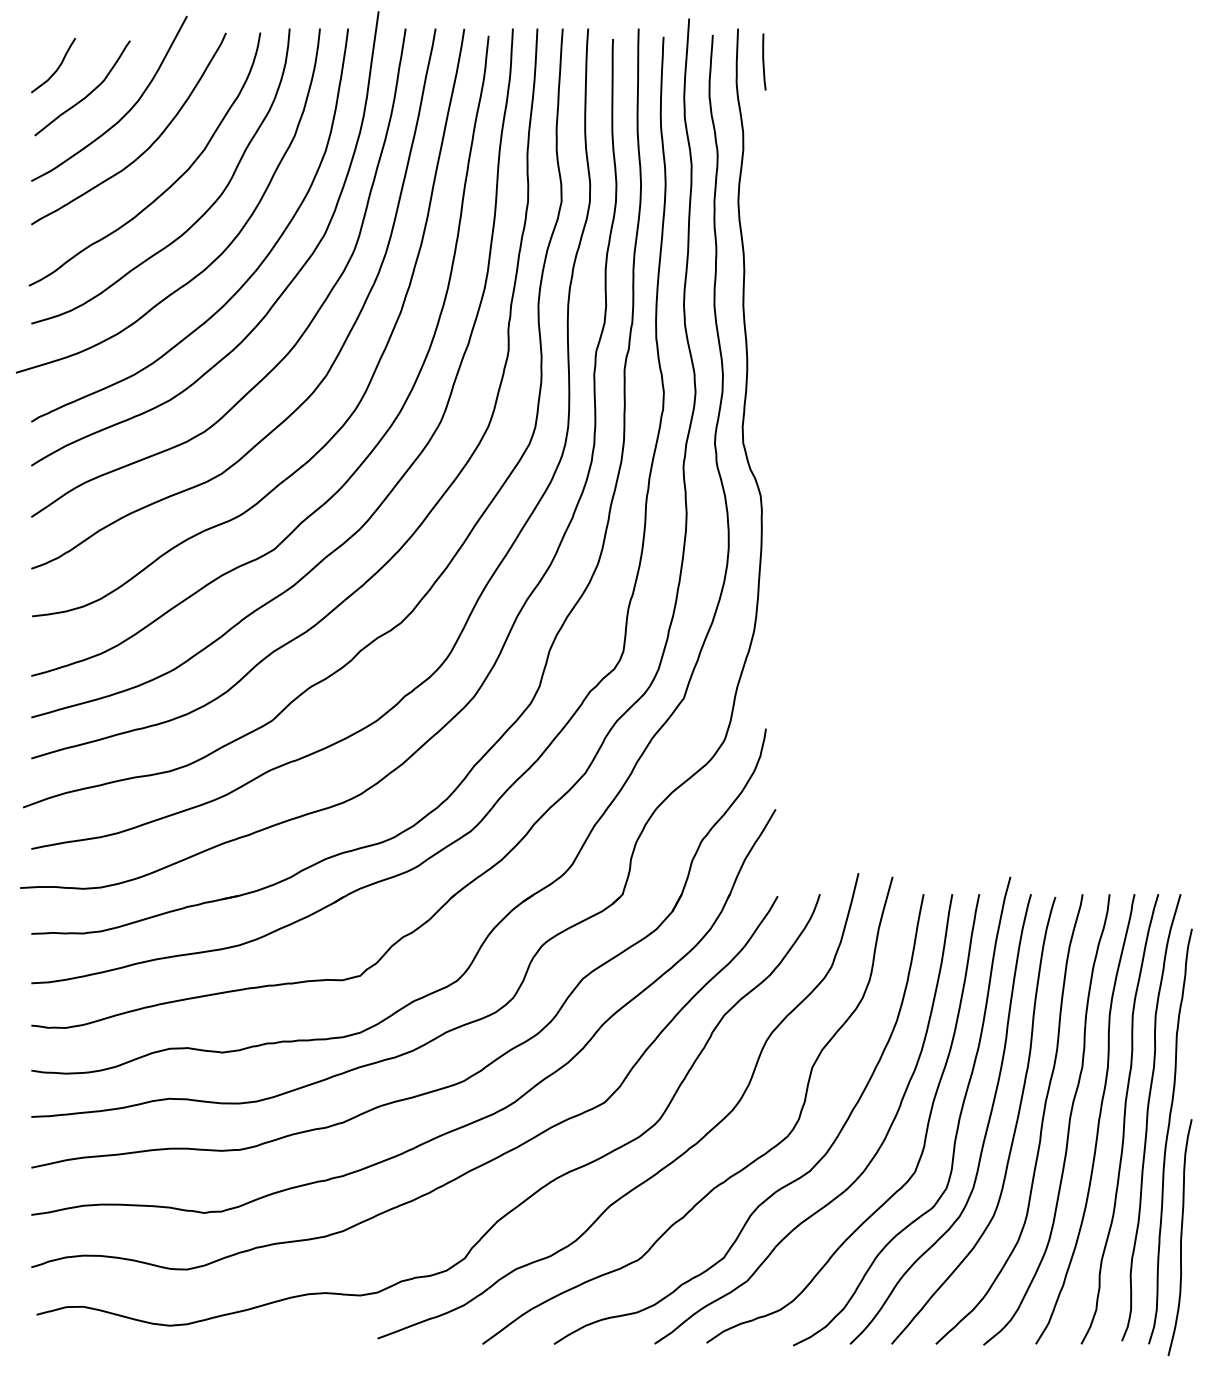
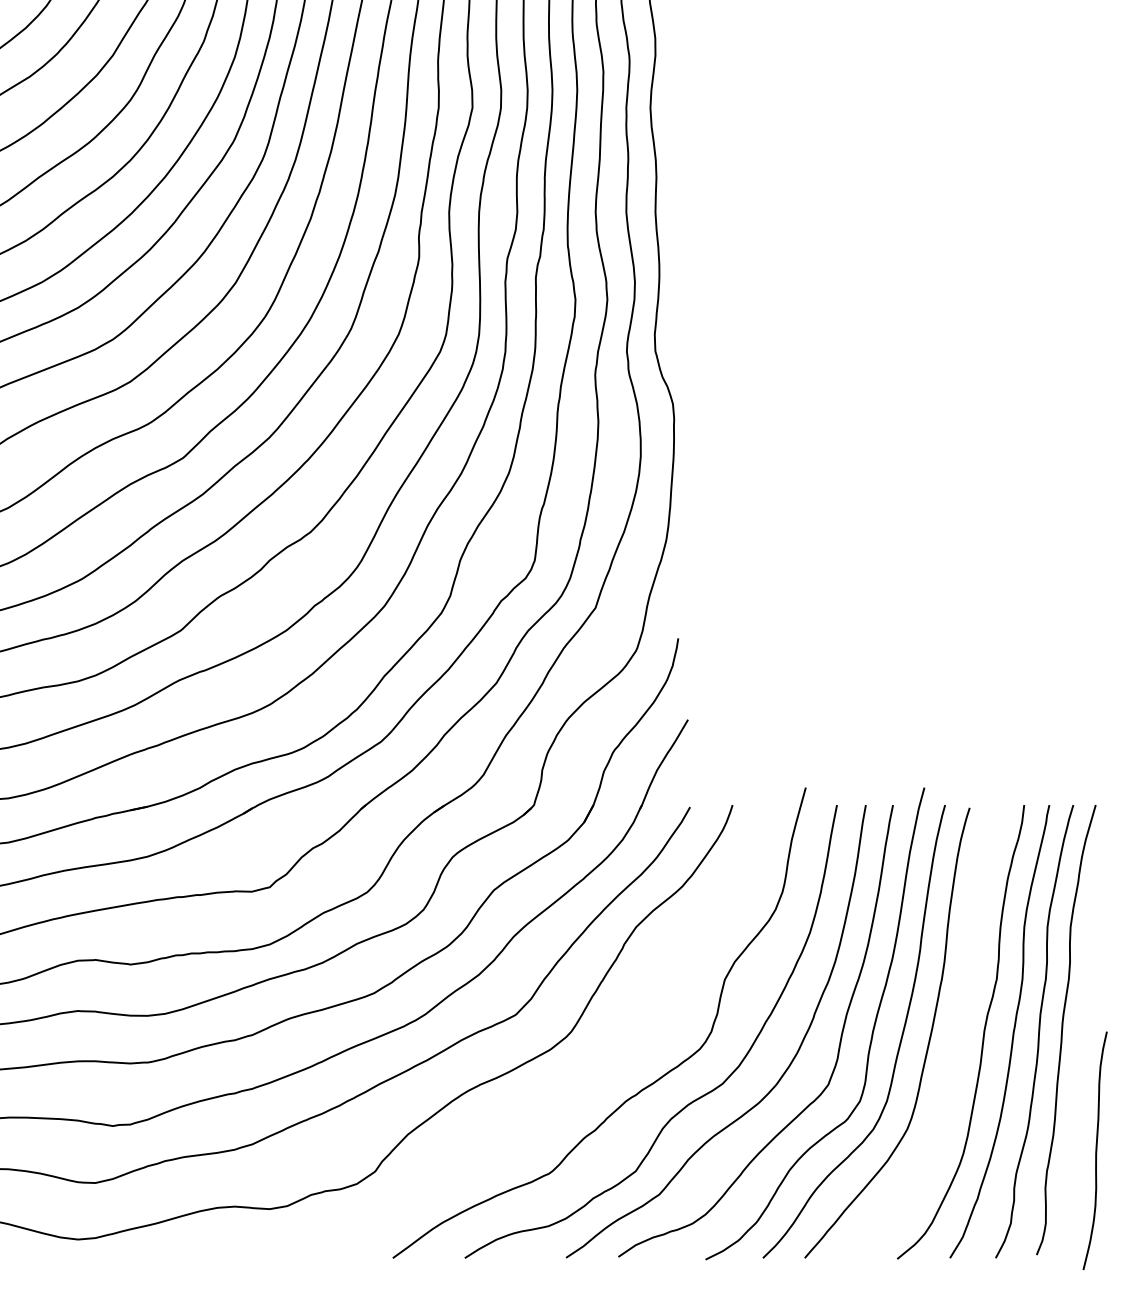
curve: (1041, 1120) -> (955, 1032), removed
curve: (1168, 1135) -> (1083, 1048), removed
curve: (665, 1165) -> (577, 1078), removed

